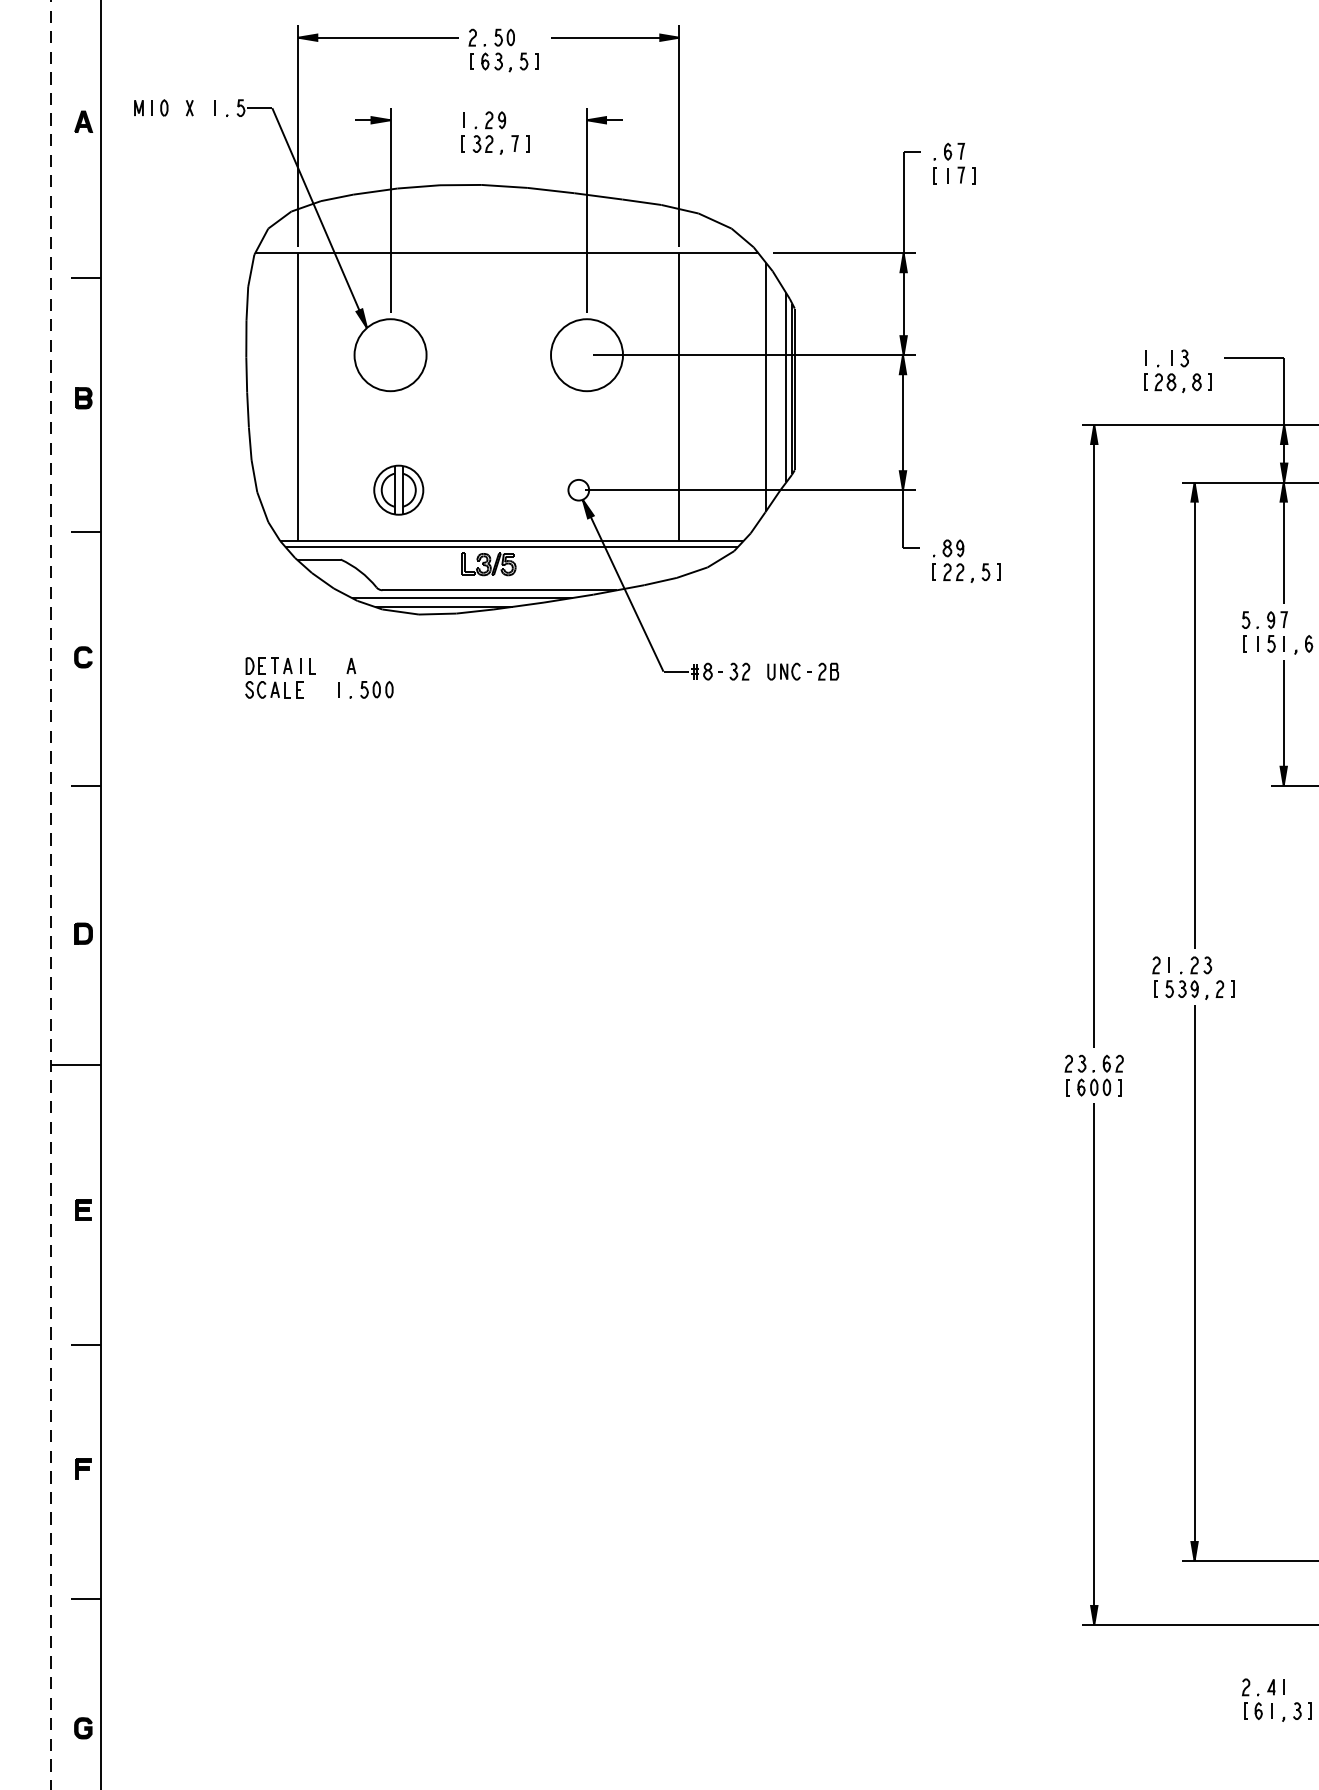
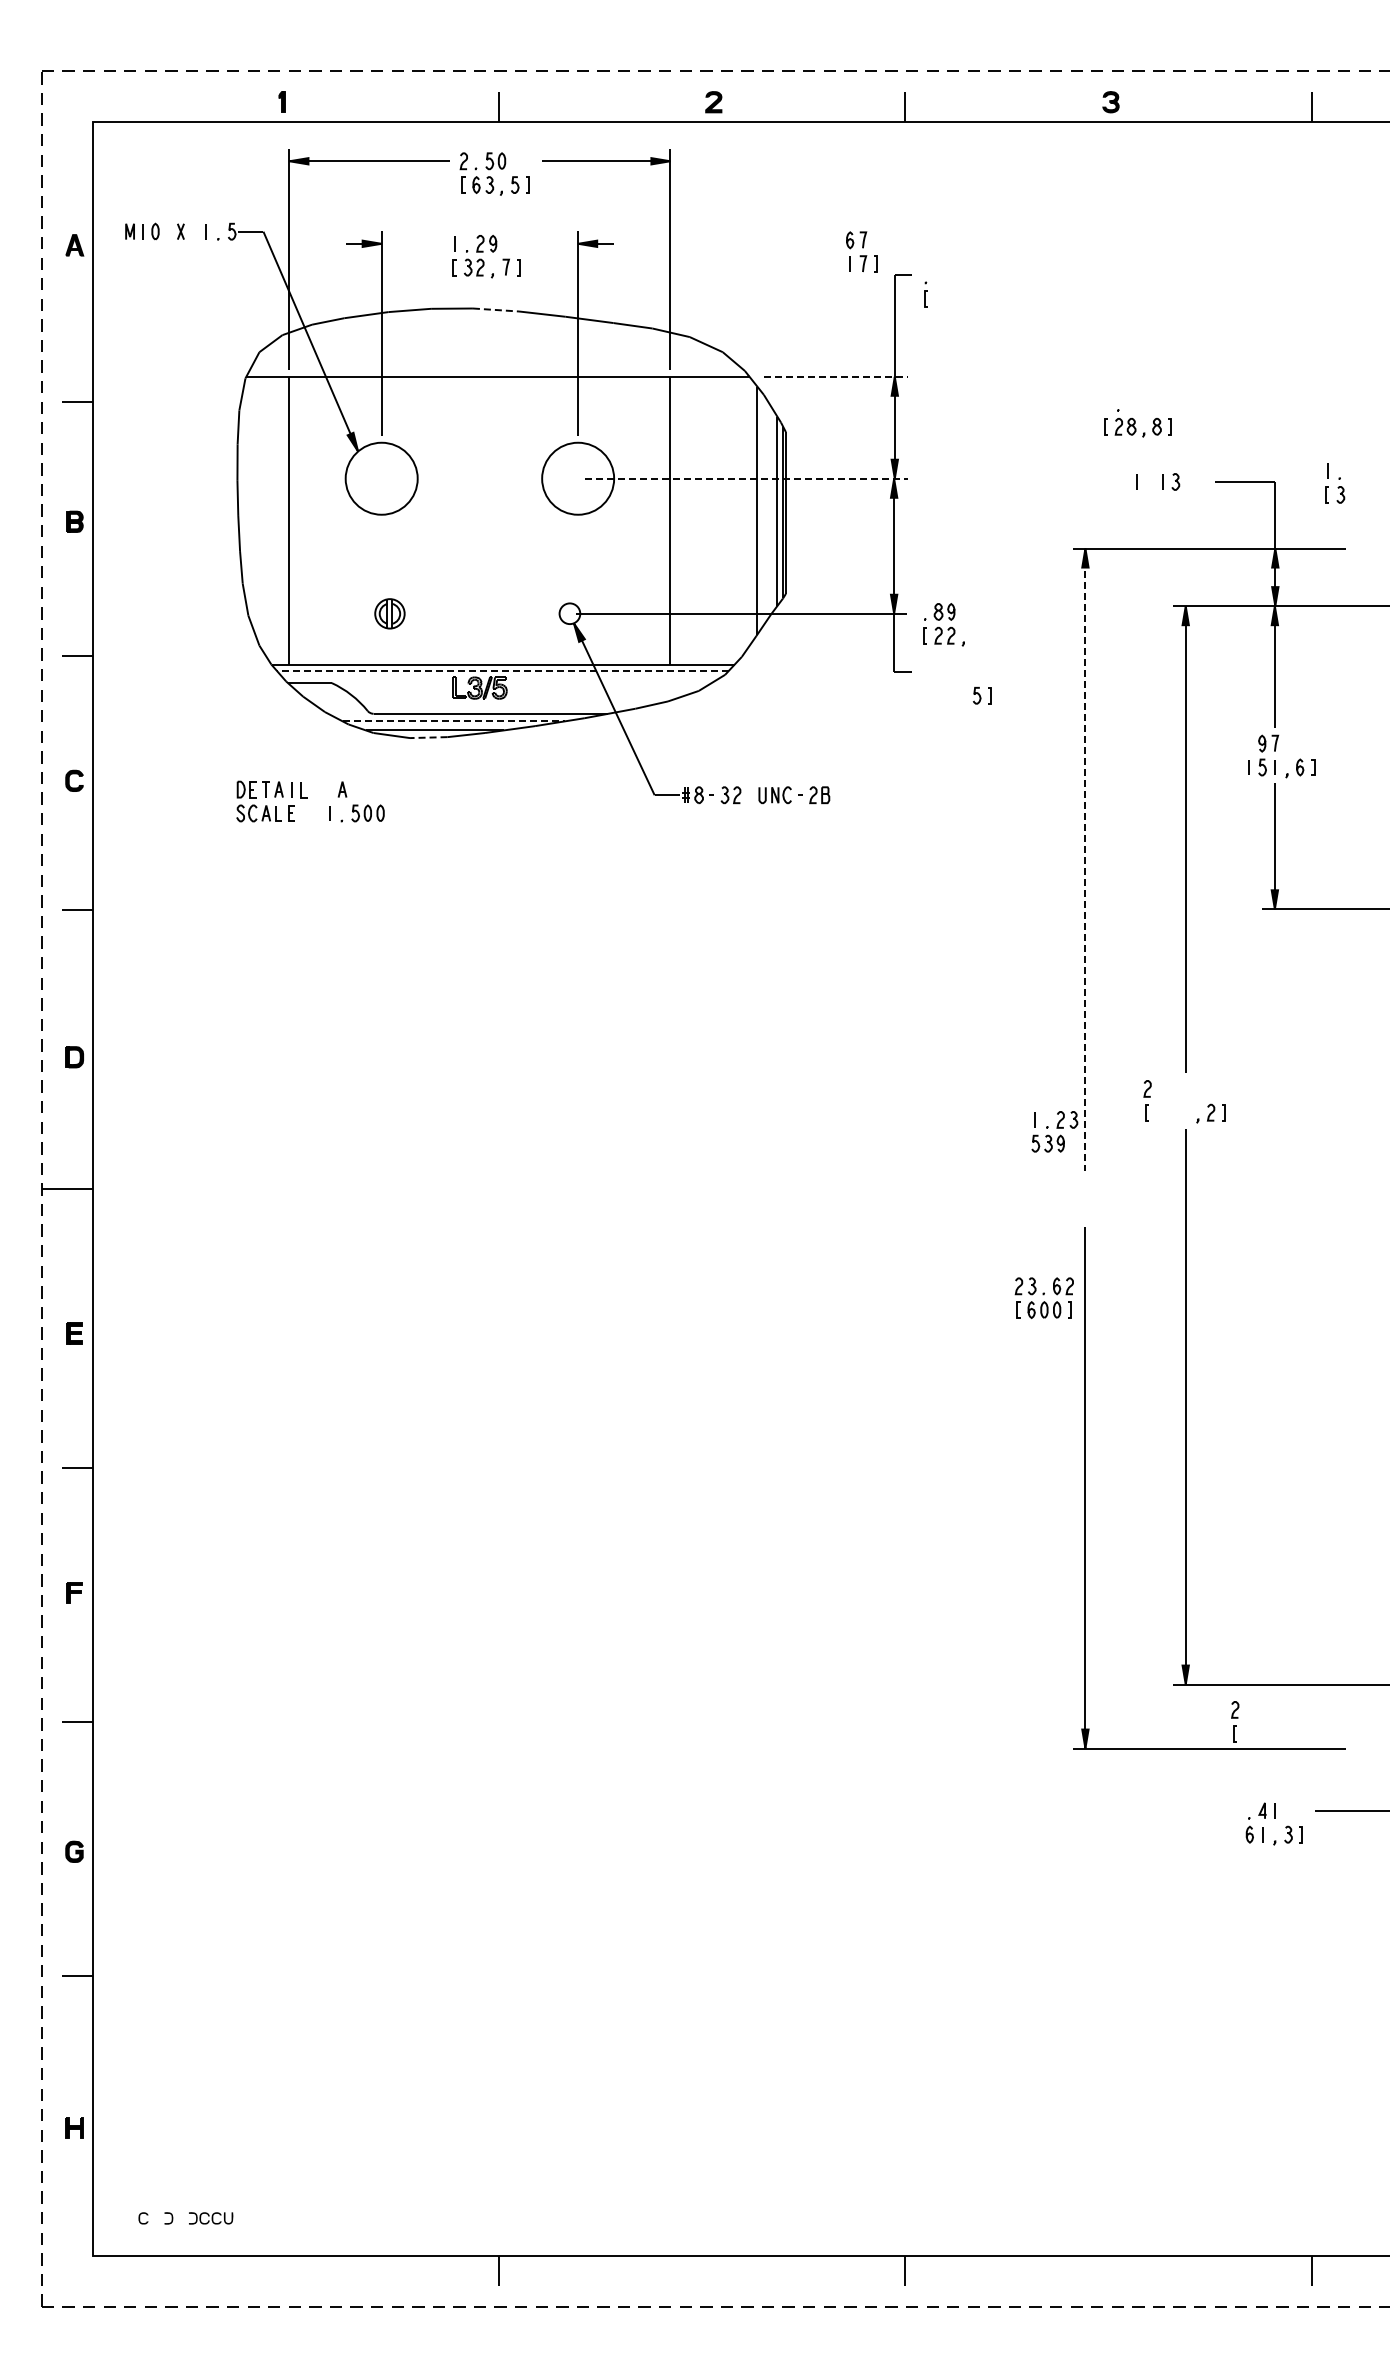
part: (959, 162) -> (861, 251), moved
line: (505, 186) -> (496, 310), solid -> dashed
line: (844, 252) -> (835, 376), solid -> dashed
line: (755, 354) -> (746, 478), solid -> dashed
part: (1177, 378) -> (1137, 423), moved
part: (398, 489) -> (389, 613), size x0.6
line: (511, 546) -> (502, 670), solid -> dashed
part: (952, 560) -> (943, 624), moved
line: (462, 597) -> (453, 721), solid -> dashed
line: (437, 613) -> (428, 737), solid -> dashed
part: (1250, 630) -> (1241, 754), removed
line: (1094, 736) -> (1085, 860), solid -> dashed
part: (1188, 976) -> (1054, 1131), moved
part: (1093, 1074) -> (1043, 1297), moved
part: (1246, 1698) -> (1235, 1721), moved

